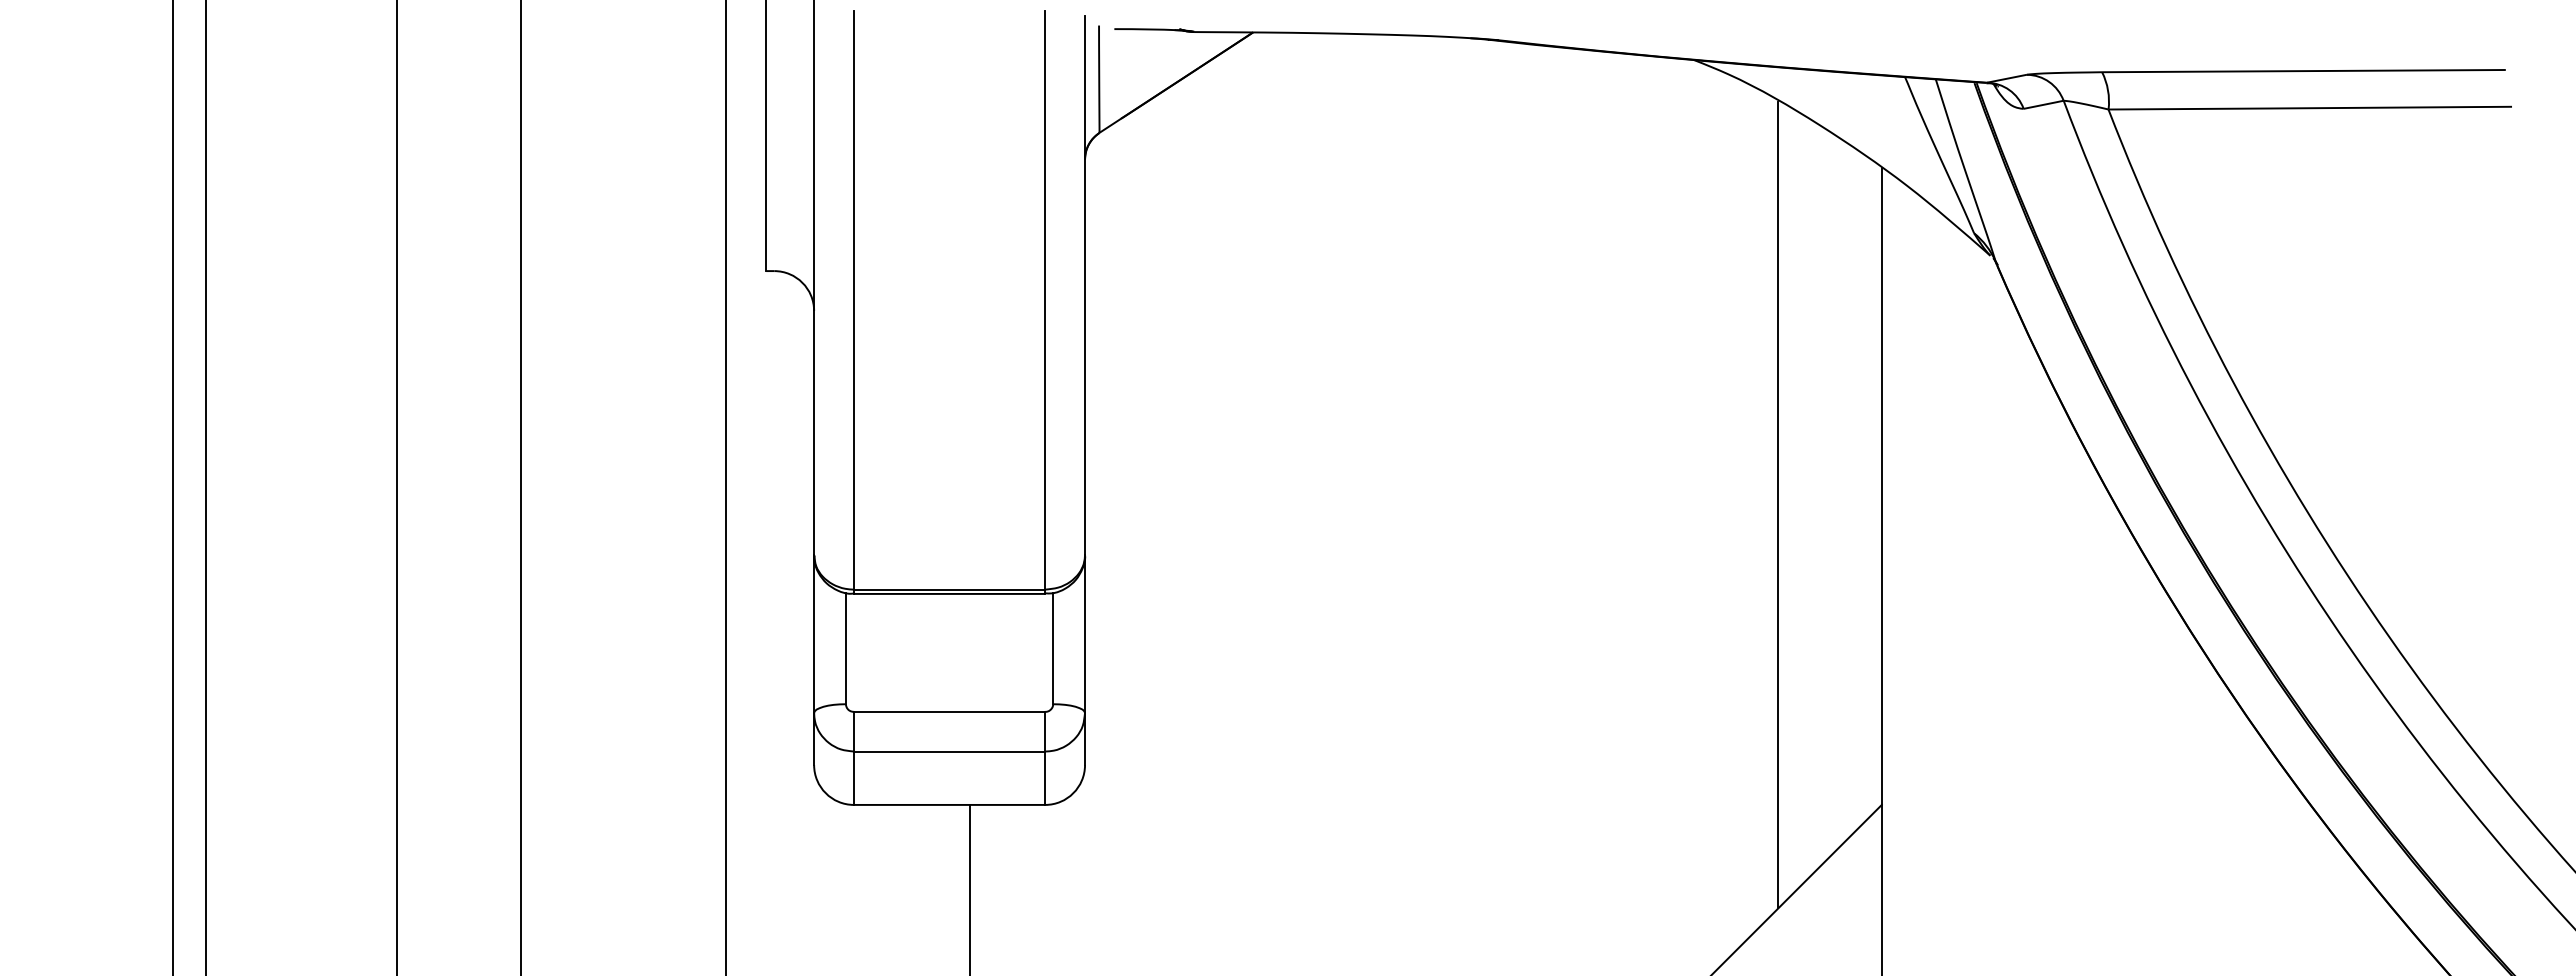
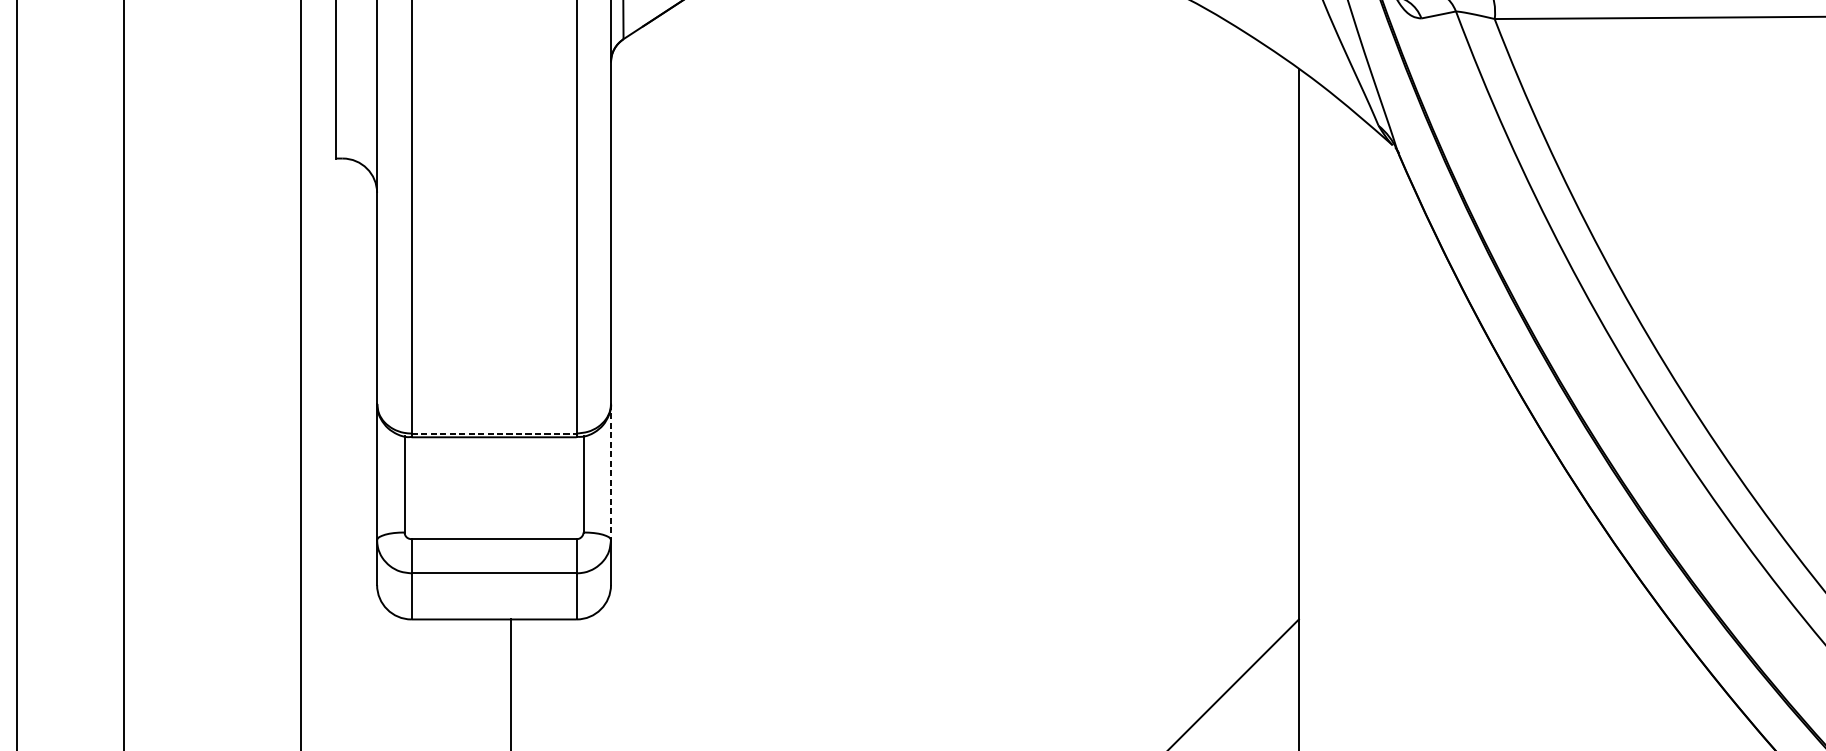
line: (1778, 505) -> (1209, 360), removed
line: (949, 589) -> (494, 433), solid -> dashed
line: (1085, 634) -> (611, 472), solid -> dashed

